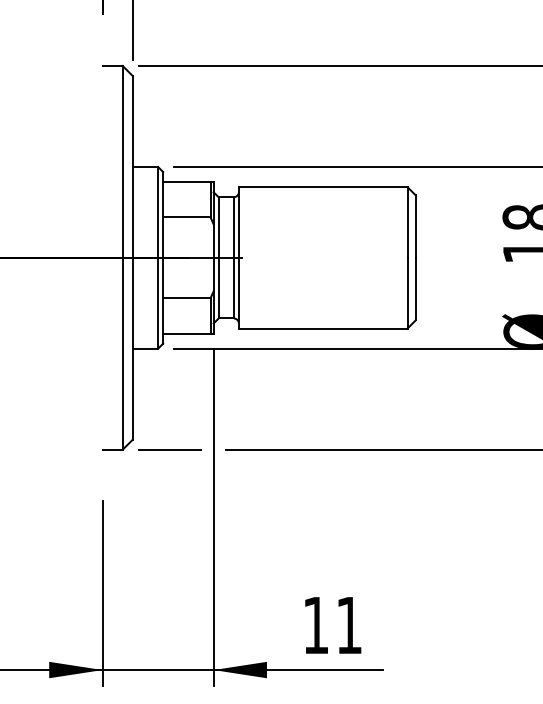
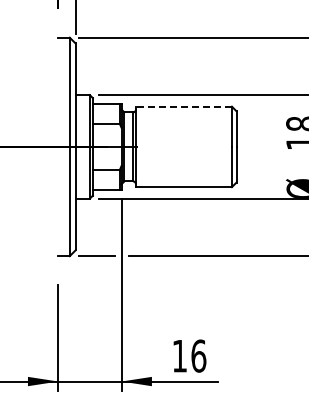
line: (322, 186) -> (183, 106), solid -> dashed
text: (348, 624) -> (198, 355), 11 -> 16

